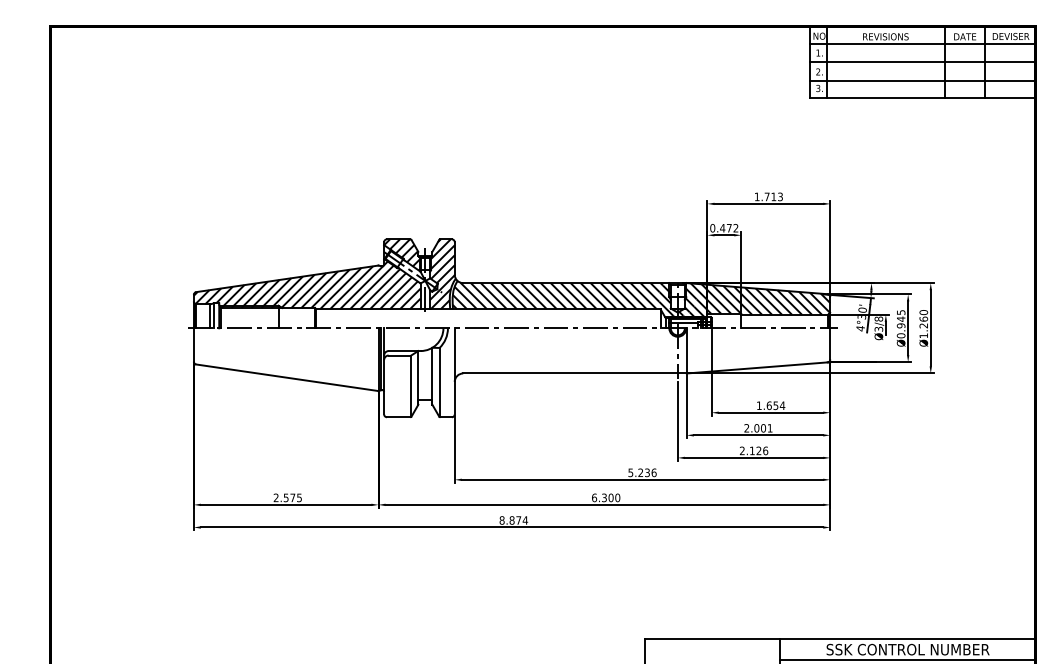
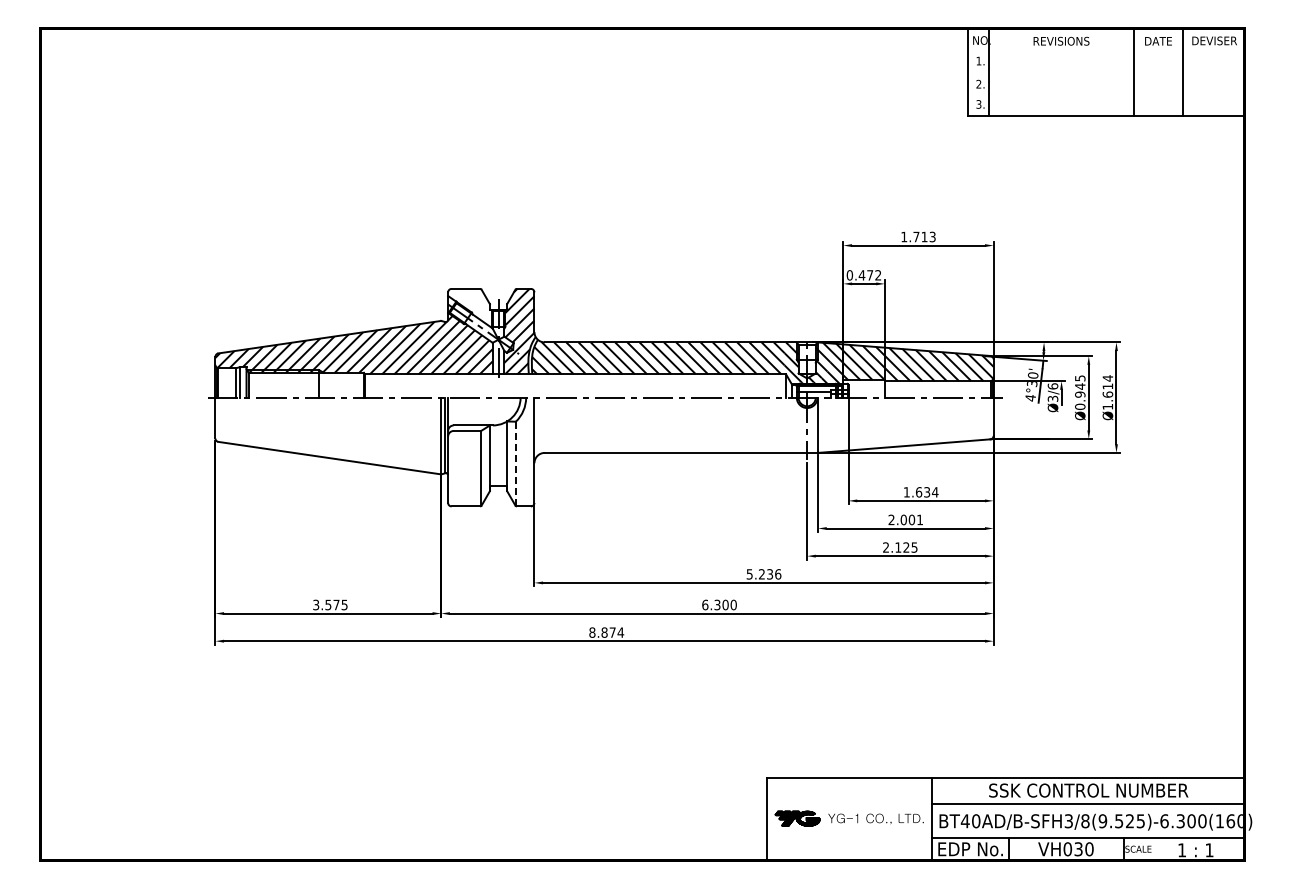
line: (922, 44) -> (1106, 50), removed
line: (922, 62) -> (1106, 72), removed
line: (922, 80) -> (1106, 94), removed
hatch: (401, 254) -> (469, 307), removed
text: (878, 319) -> (1052, 386), Ø3/8 -> Ø3/6
text: (923, 319) -> (1107, 386), Ø1.260 -> Ø1.614
line: (439, 382) -> (515, 463), solid -> dashed
text: (775, 405) -> (926, 491), 1.654 -> 1.634
text: (765, 450) -> (914, 547), 2.126 -> 2.125
text: (276, 498) -> (316, 605), 2.575 -> 3.575

